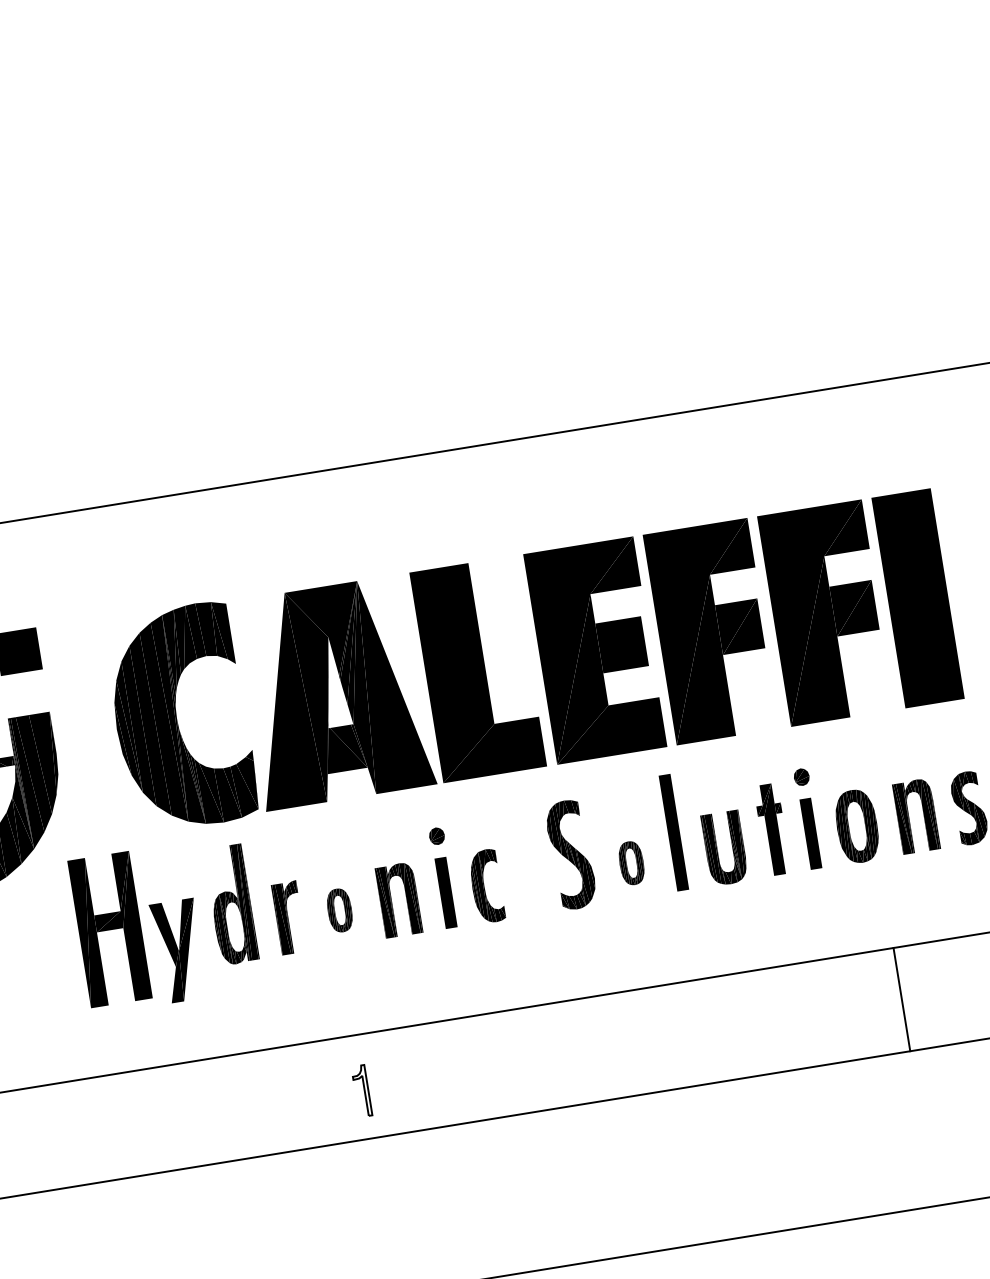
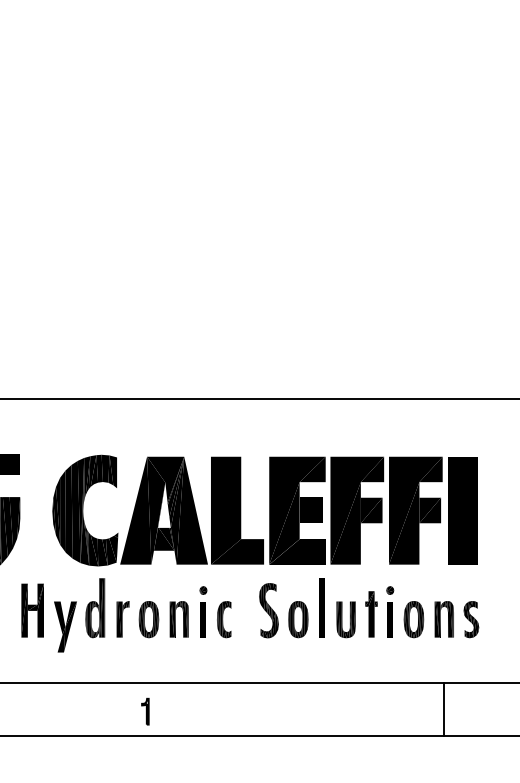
part: (631, 862) -> (298, 619), size x1.67
part: (338, 910) -> (148, 619), size x1.67
part: (109, 929) -> (32, 610), size x0.71
line: (902, 999) -> (444, 709), moved

